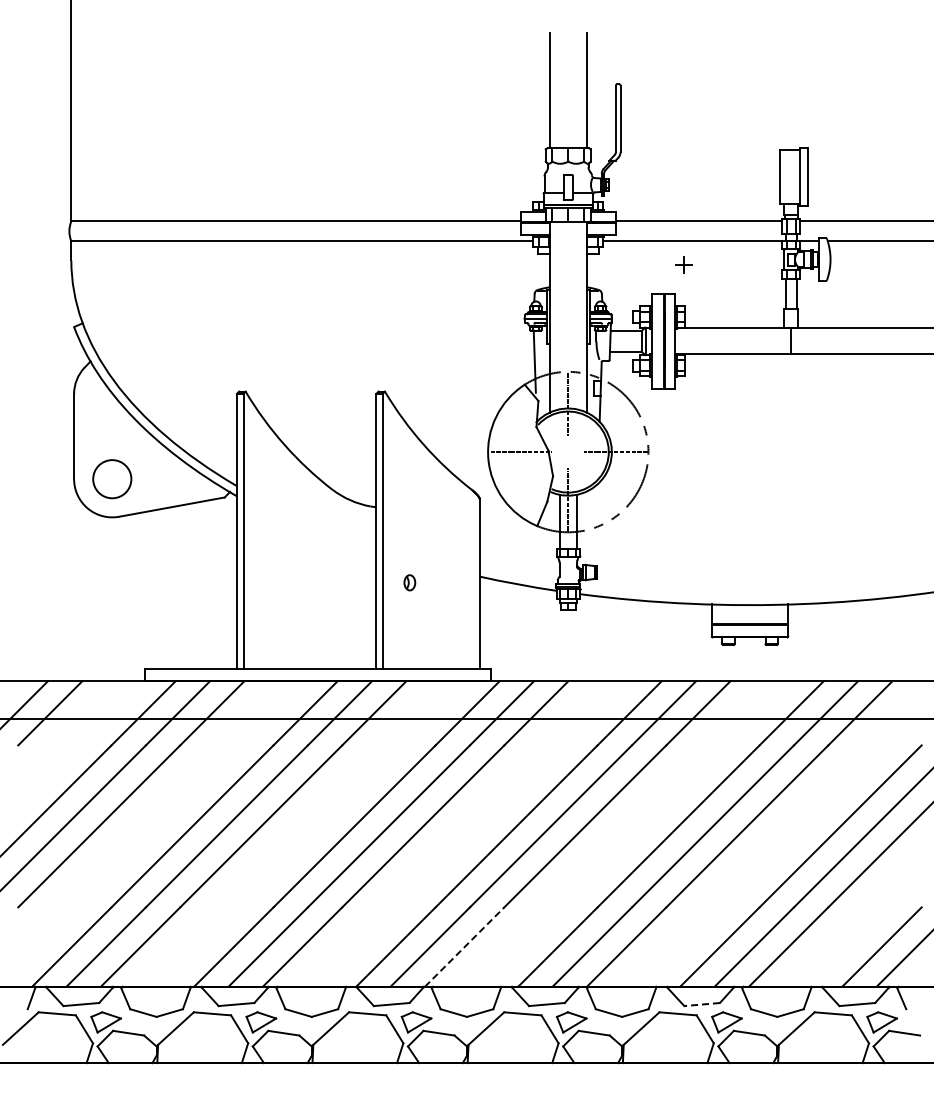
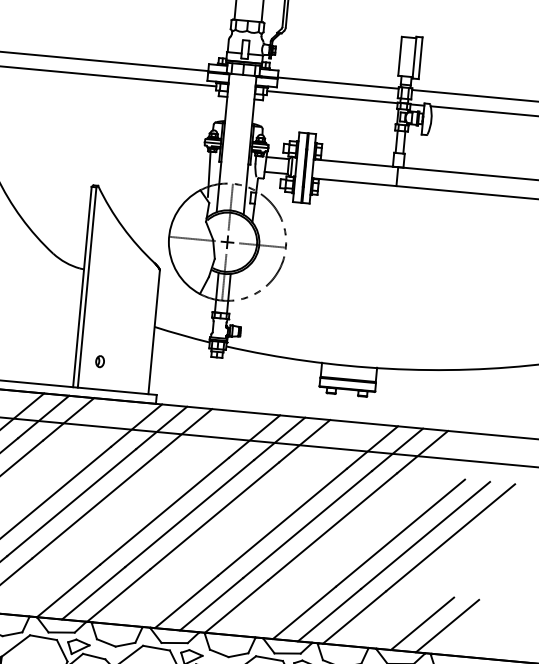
part: (683, 264) -> (226, 241), moved
part: (409, 582) -> (99, 361), moved
line: (465, 946) -> (119, 595), dashed -> solid
line: (702, 1004) -> (287, 653), dashed -> solid

